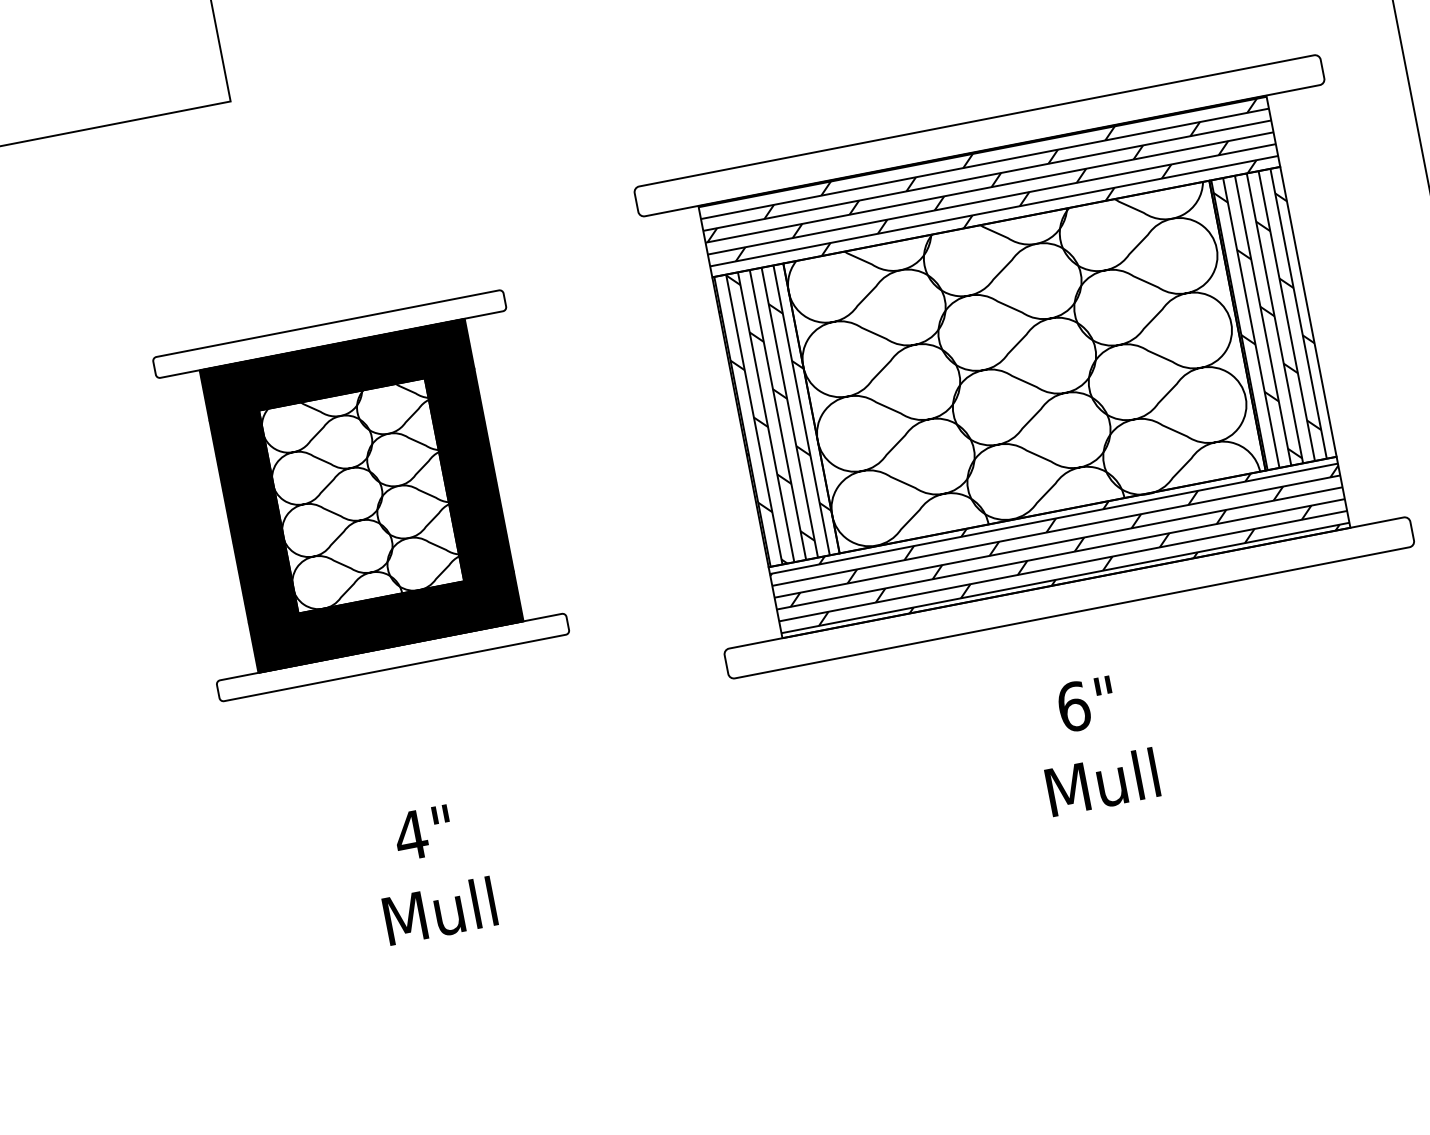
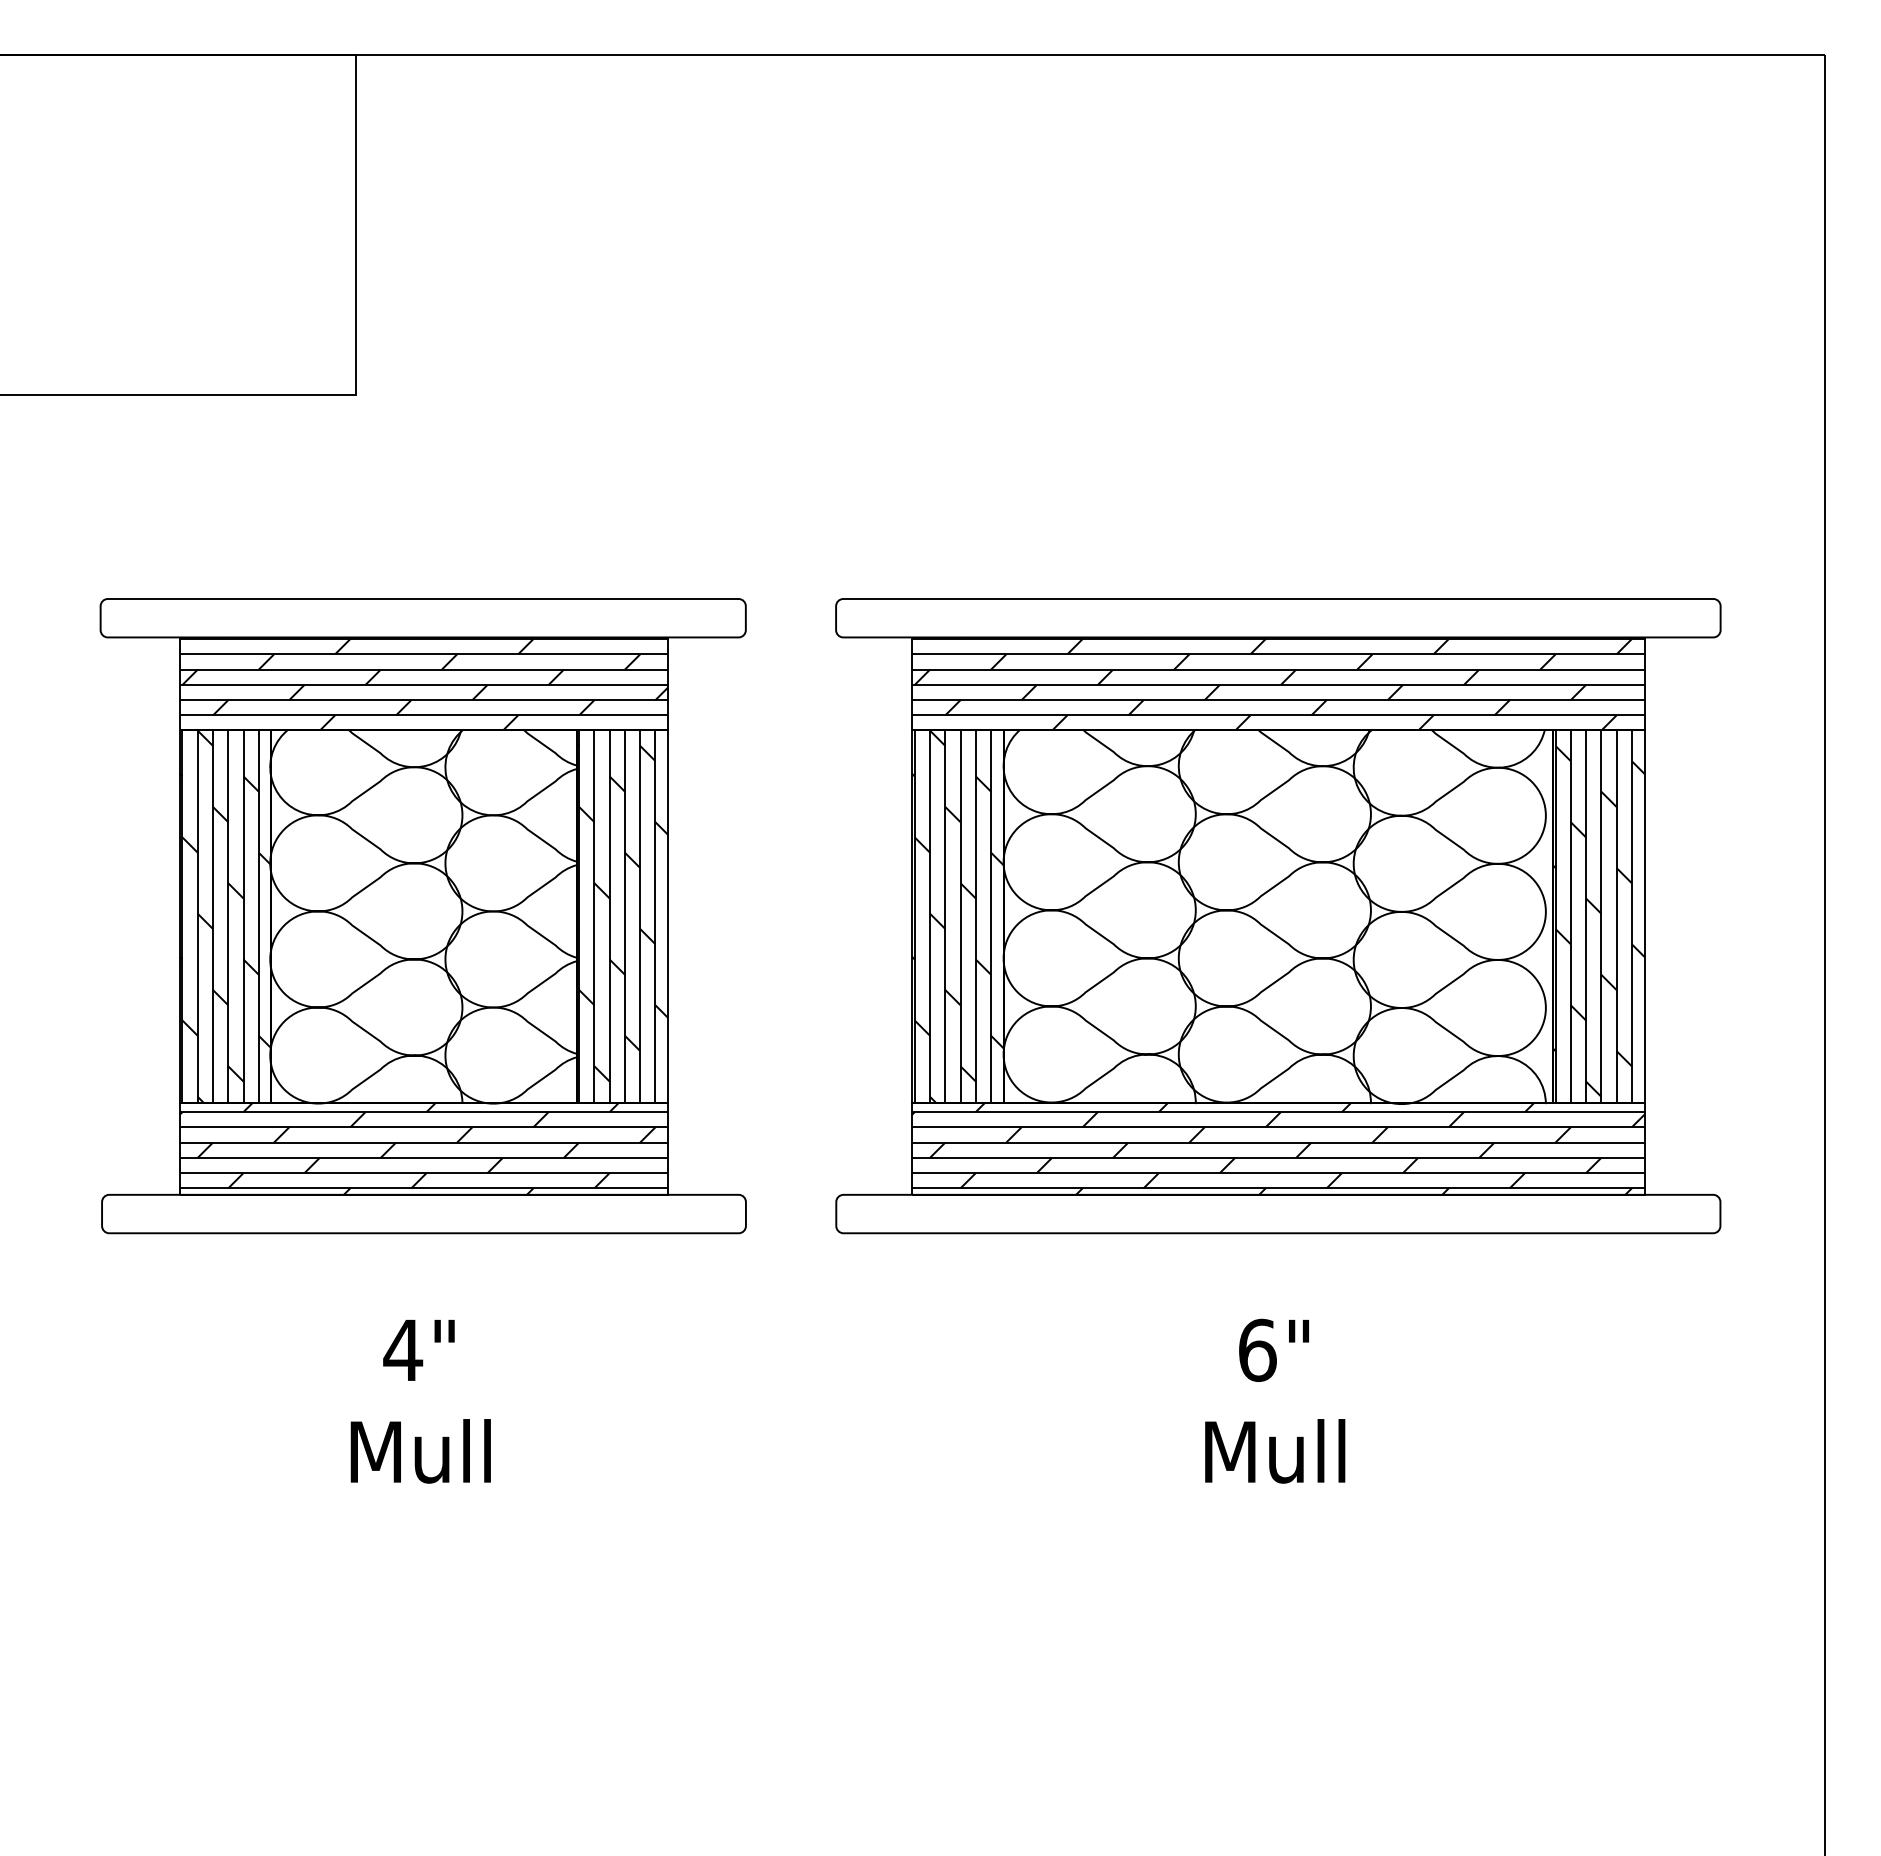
part: (360, 496) -> (422, 916), size x1.43

